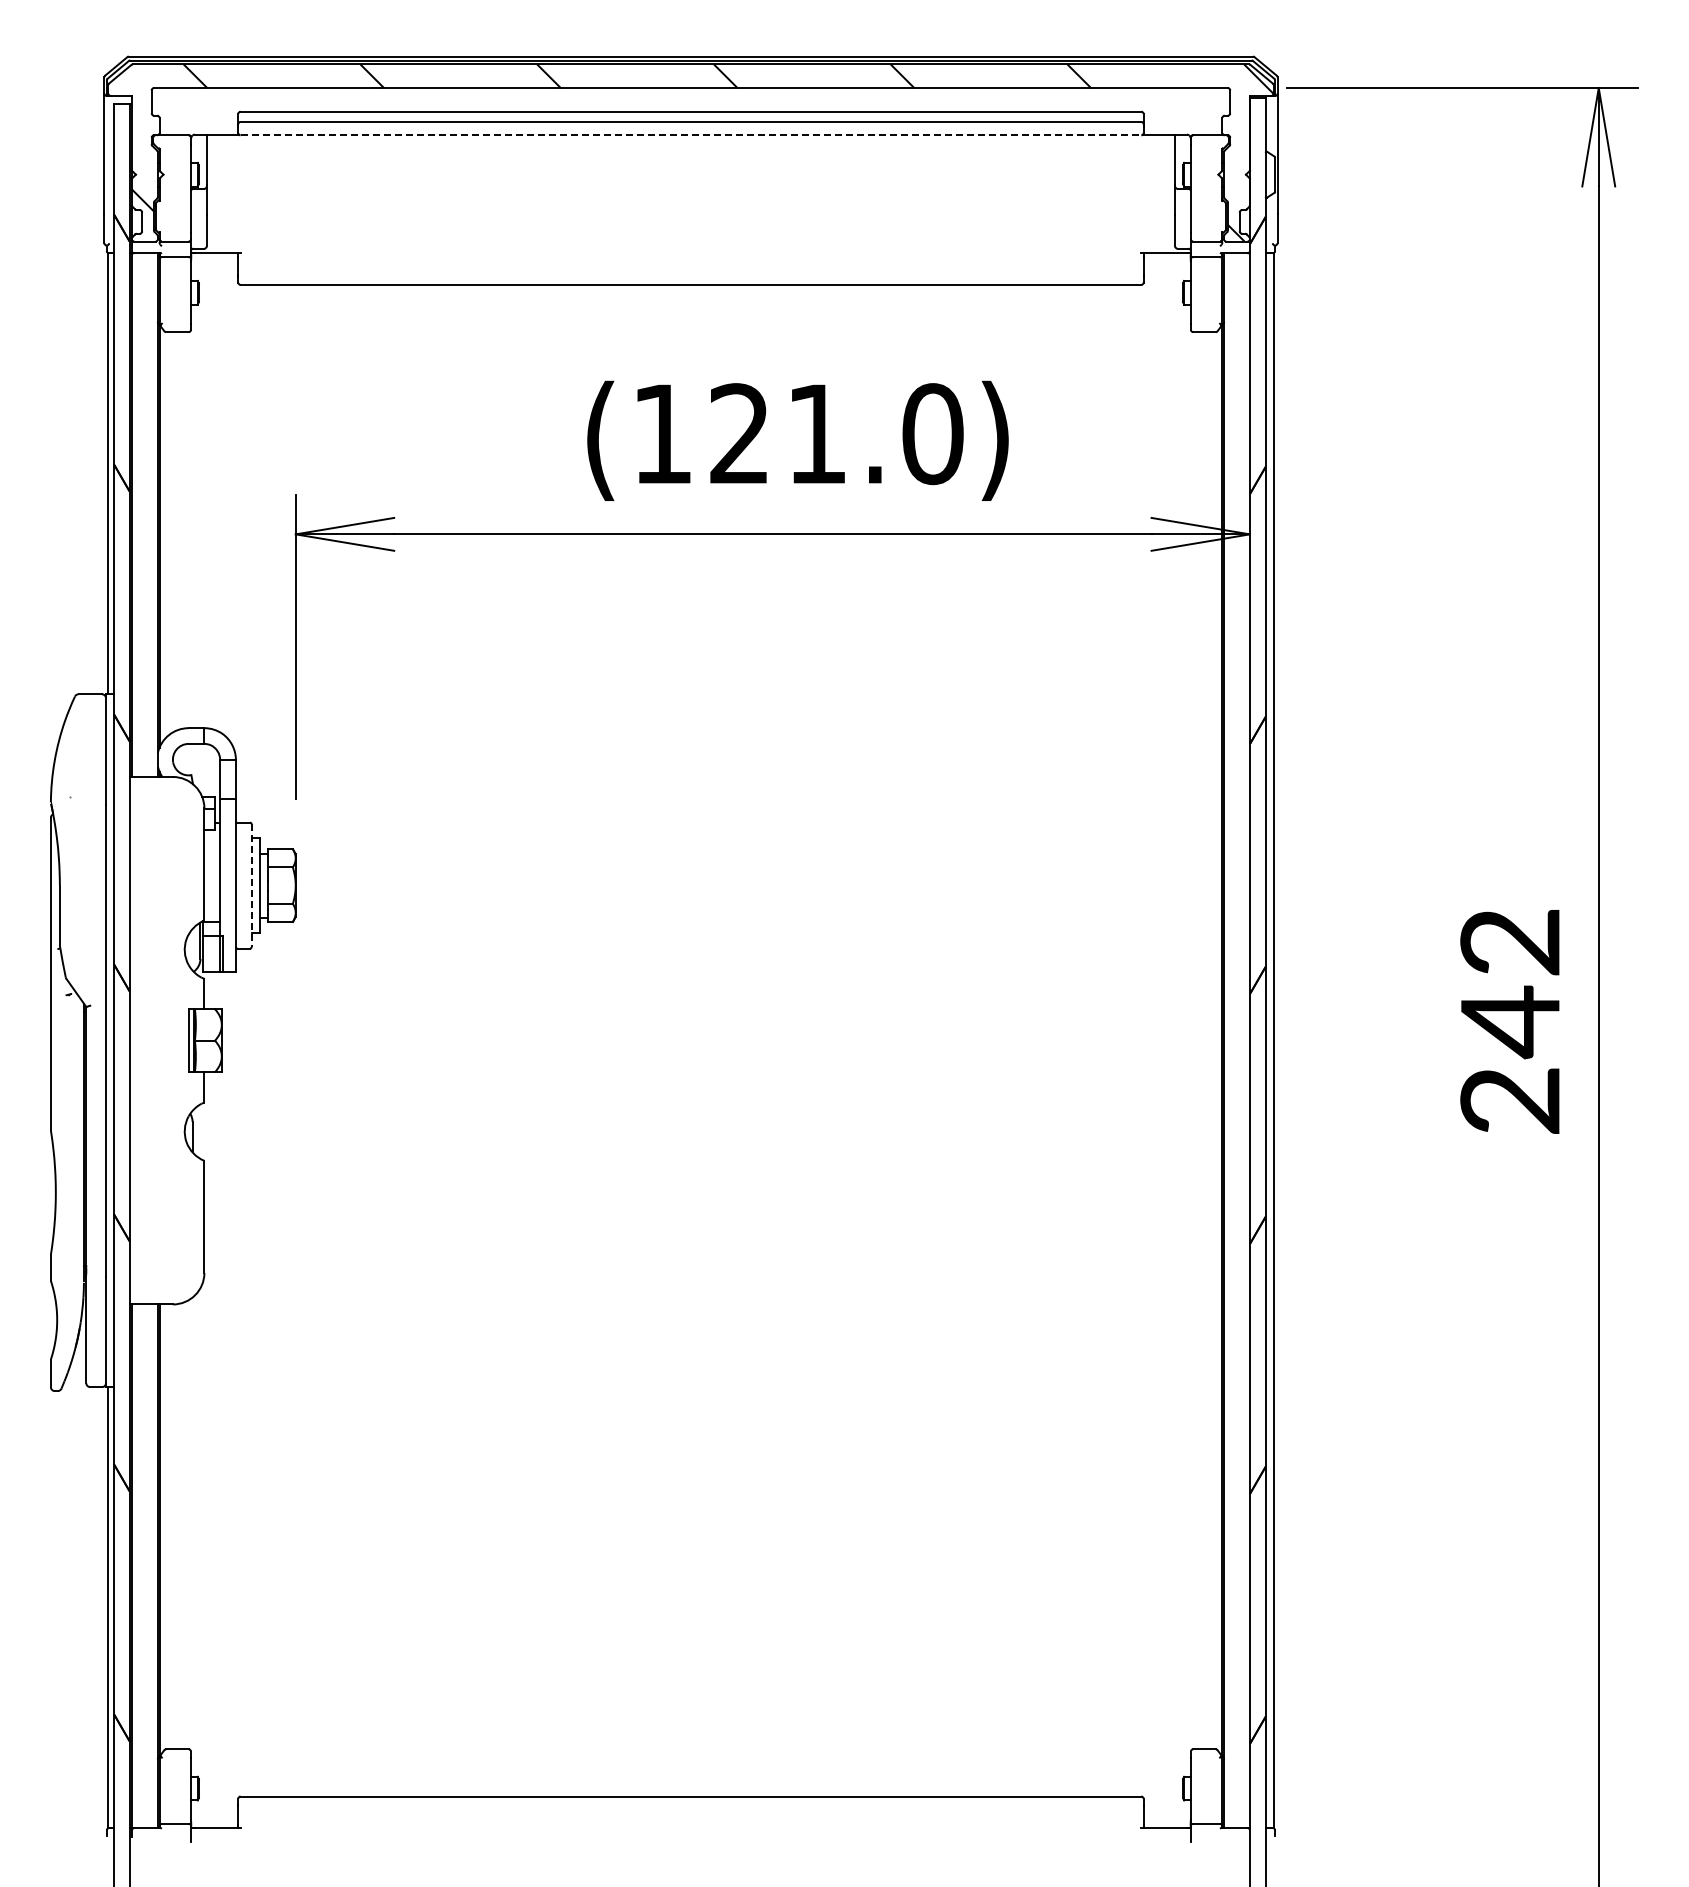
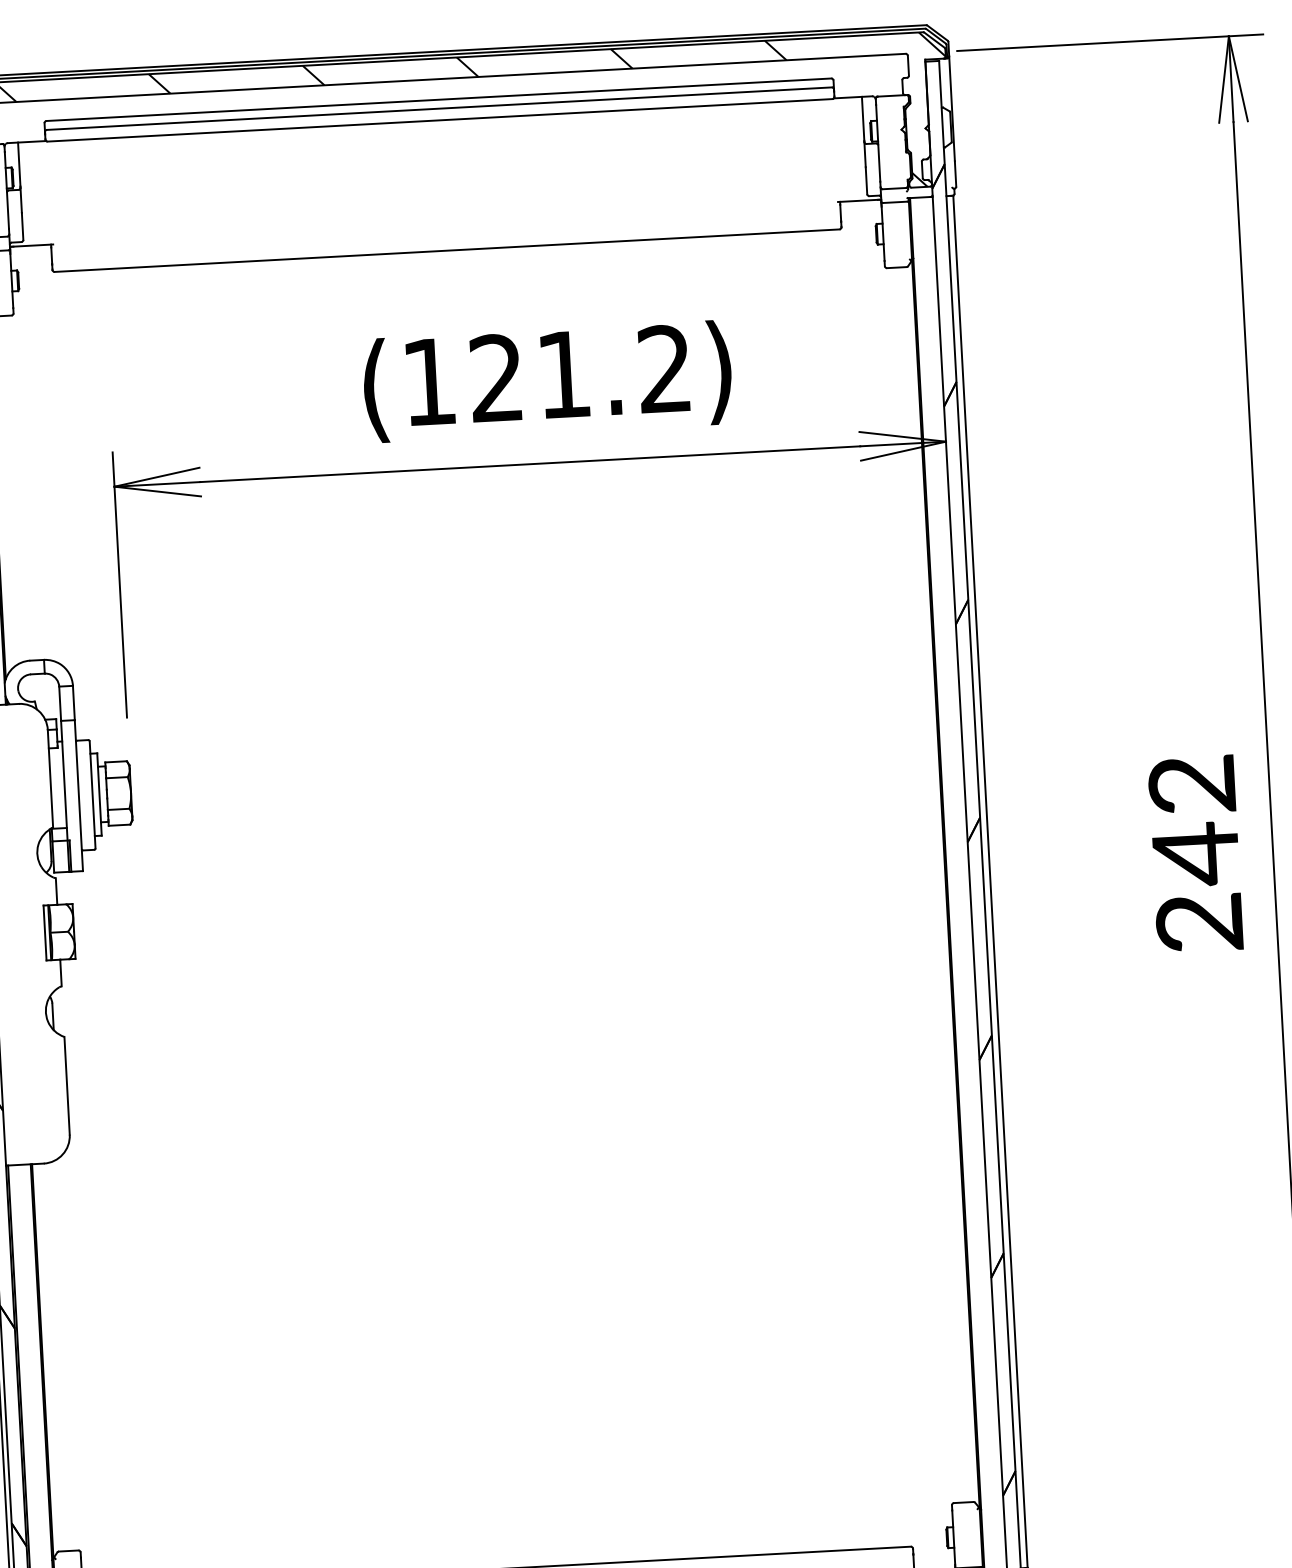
line: (691, 135) -> (440, 120), dashed -> solid
text: (932, 434) -> (664, 369), (121.0) -> (121.2)
line: (251, 886) -> (92, 795), dashed -> solid

